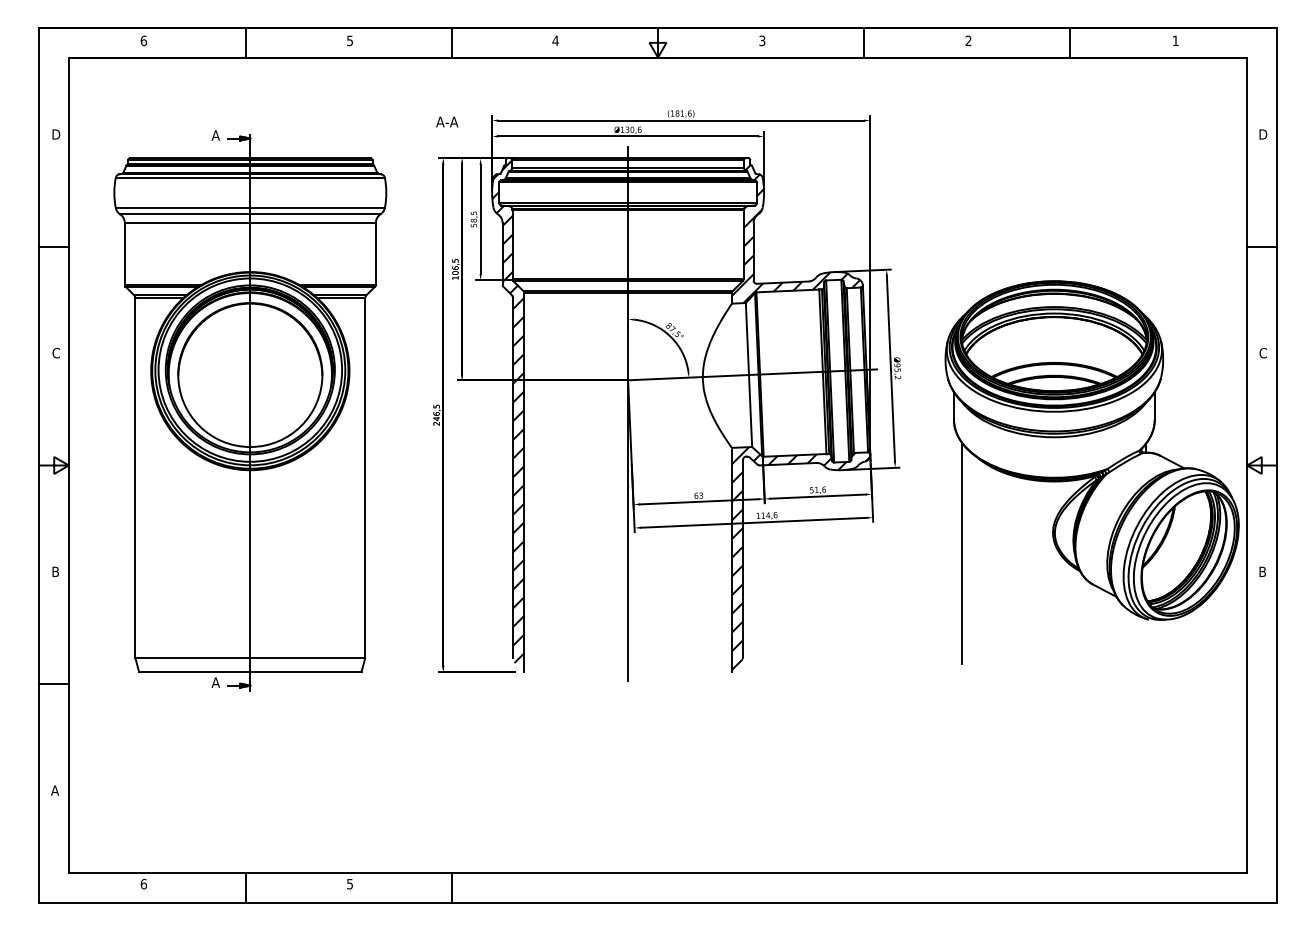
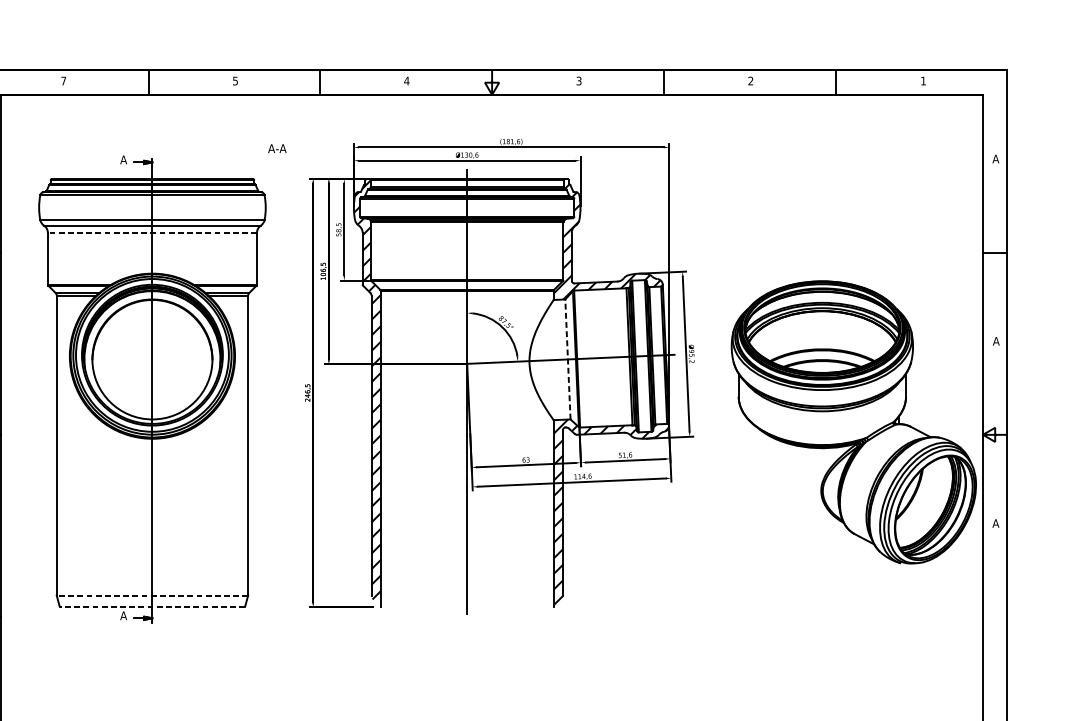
text: (143, 40) -> (63, 80), 6 -> 7
text: (447, 121) -> (277, 148), moved
text: (1262, 134) -> (995, 159), D -> A
line: (249, 223) -> (151, 233), solid -> dashed
text: (1263, 352) -> (996, 340), C -> A
line: (748, 374) -> (567, 359), solid -> dashed
line: (962, 553) -> (745, 508), removed
text: (1262, 571) -> (995, 523), B -> A
line: (250, 658) -> (152, 595), solid -> dashed
line: (249, 671) -> (151, 606), solid -> dashed

